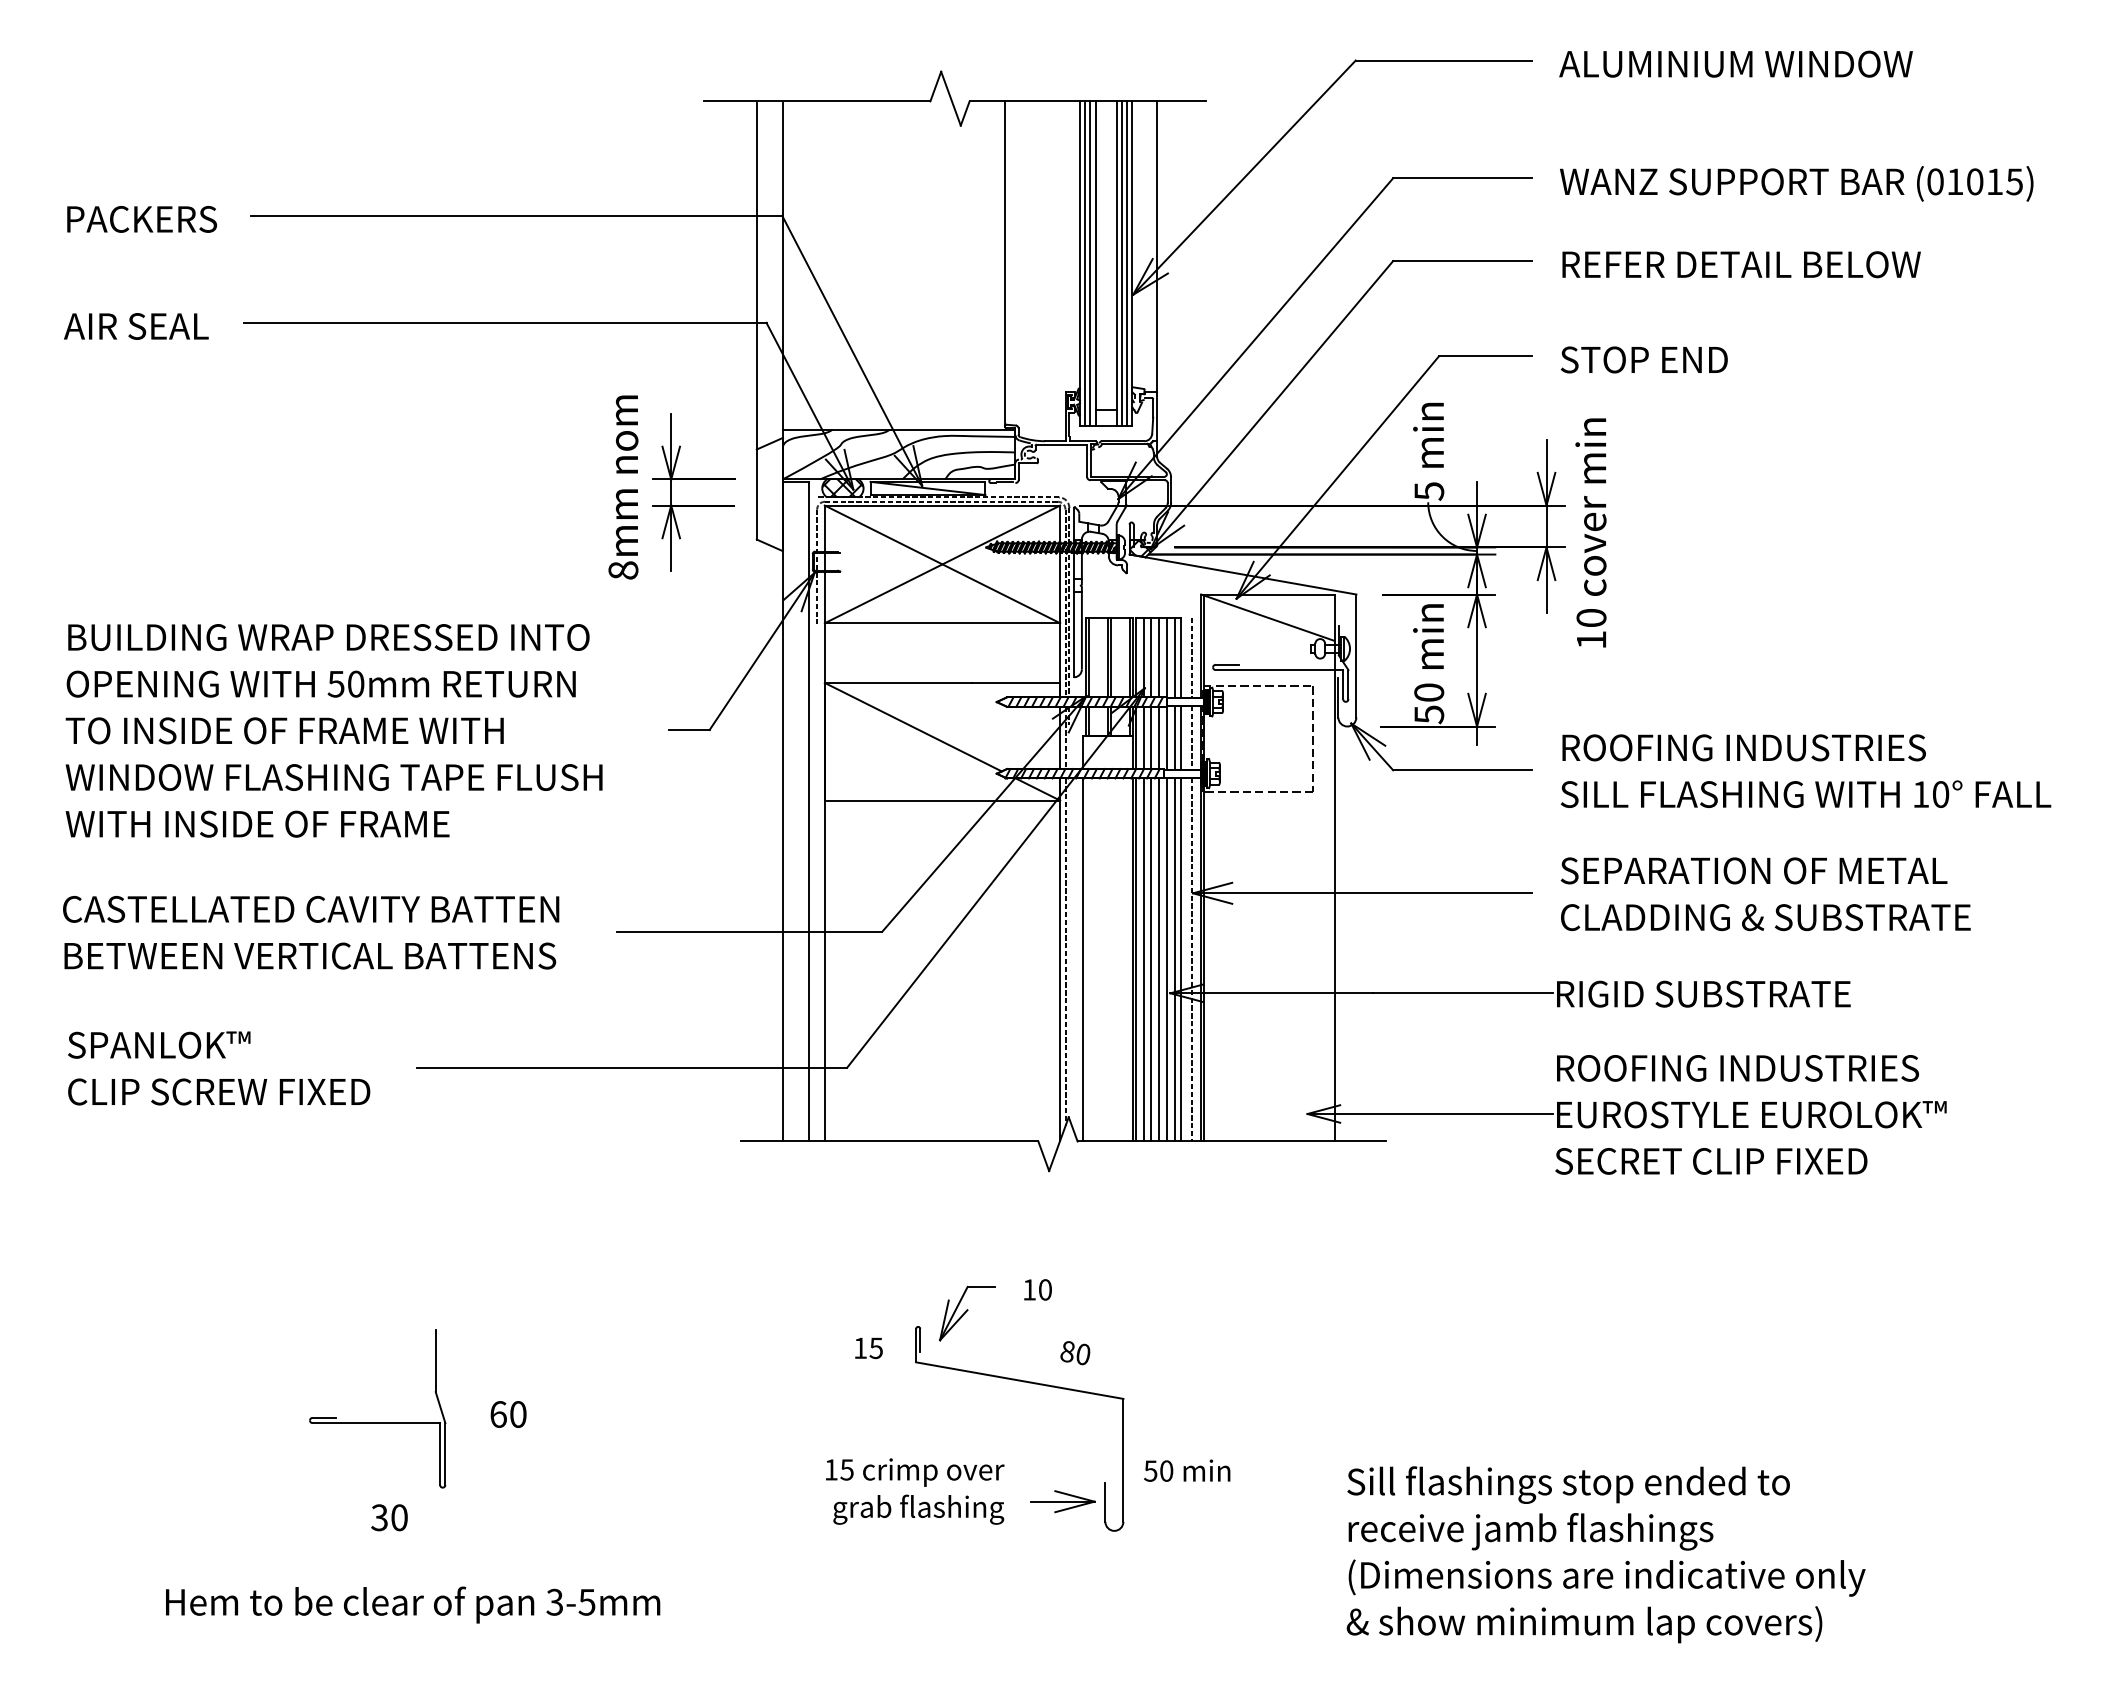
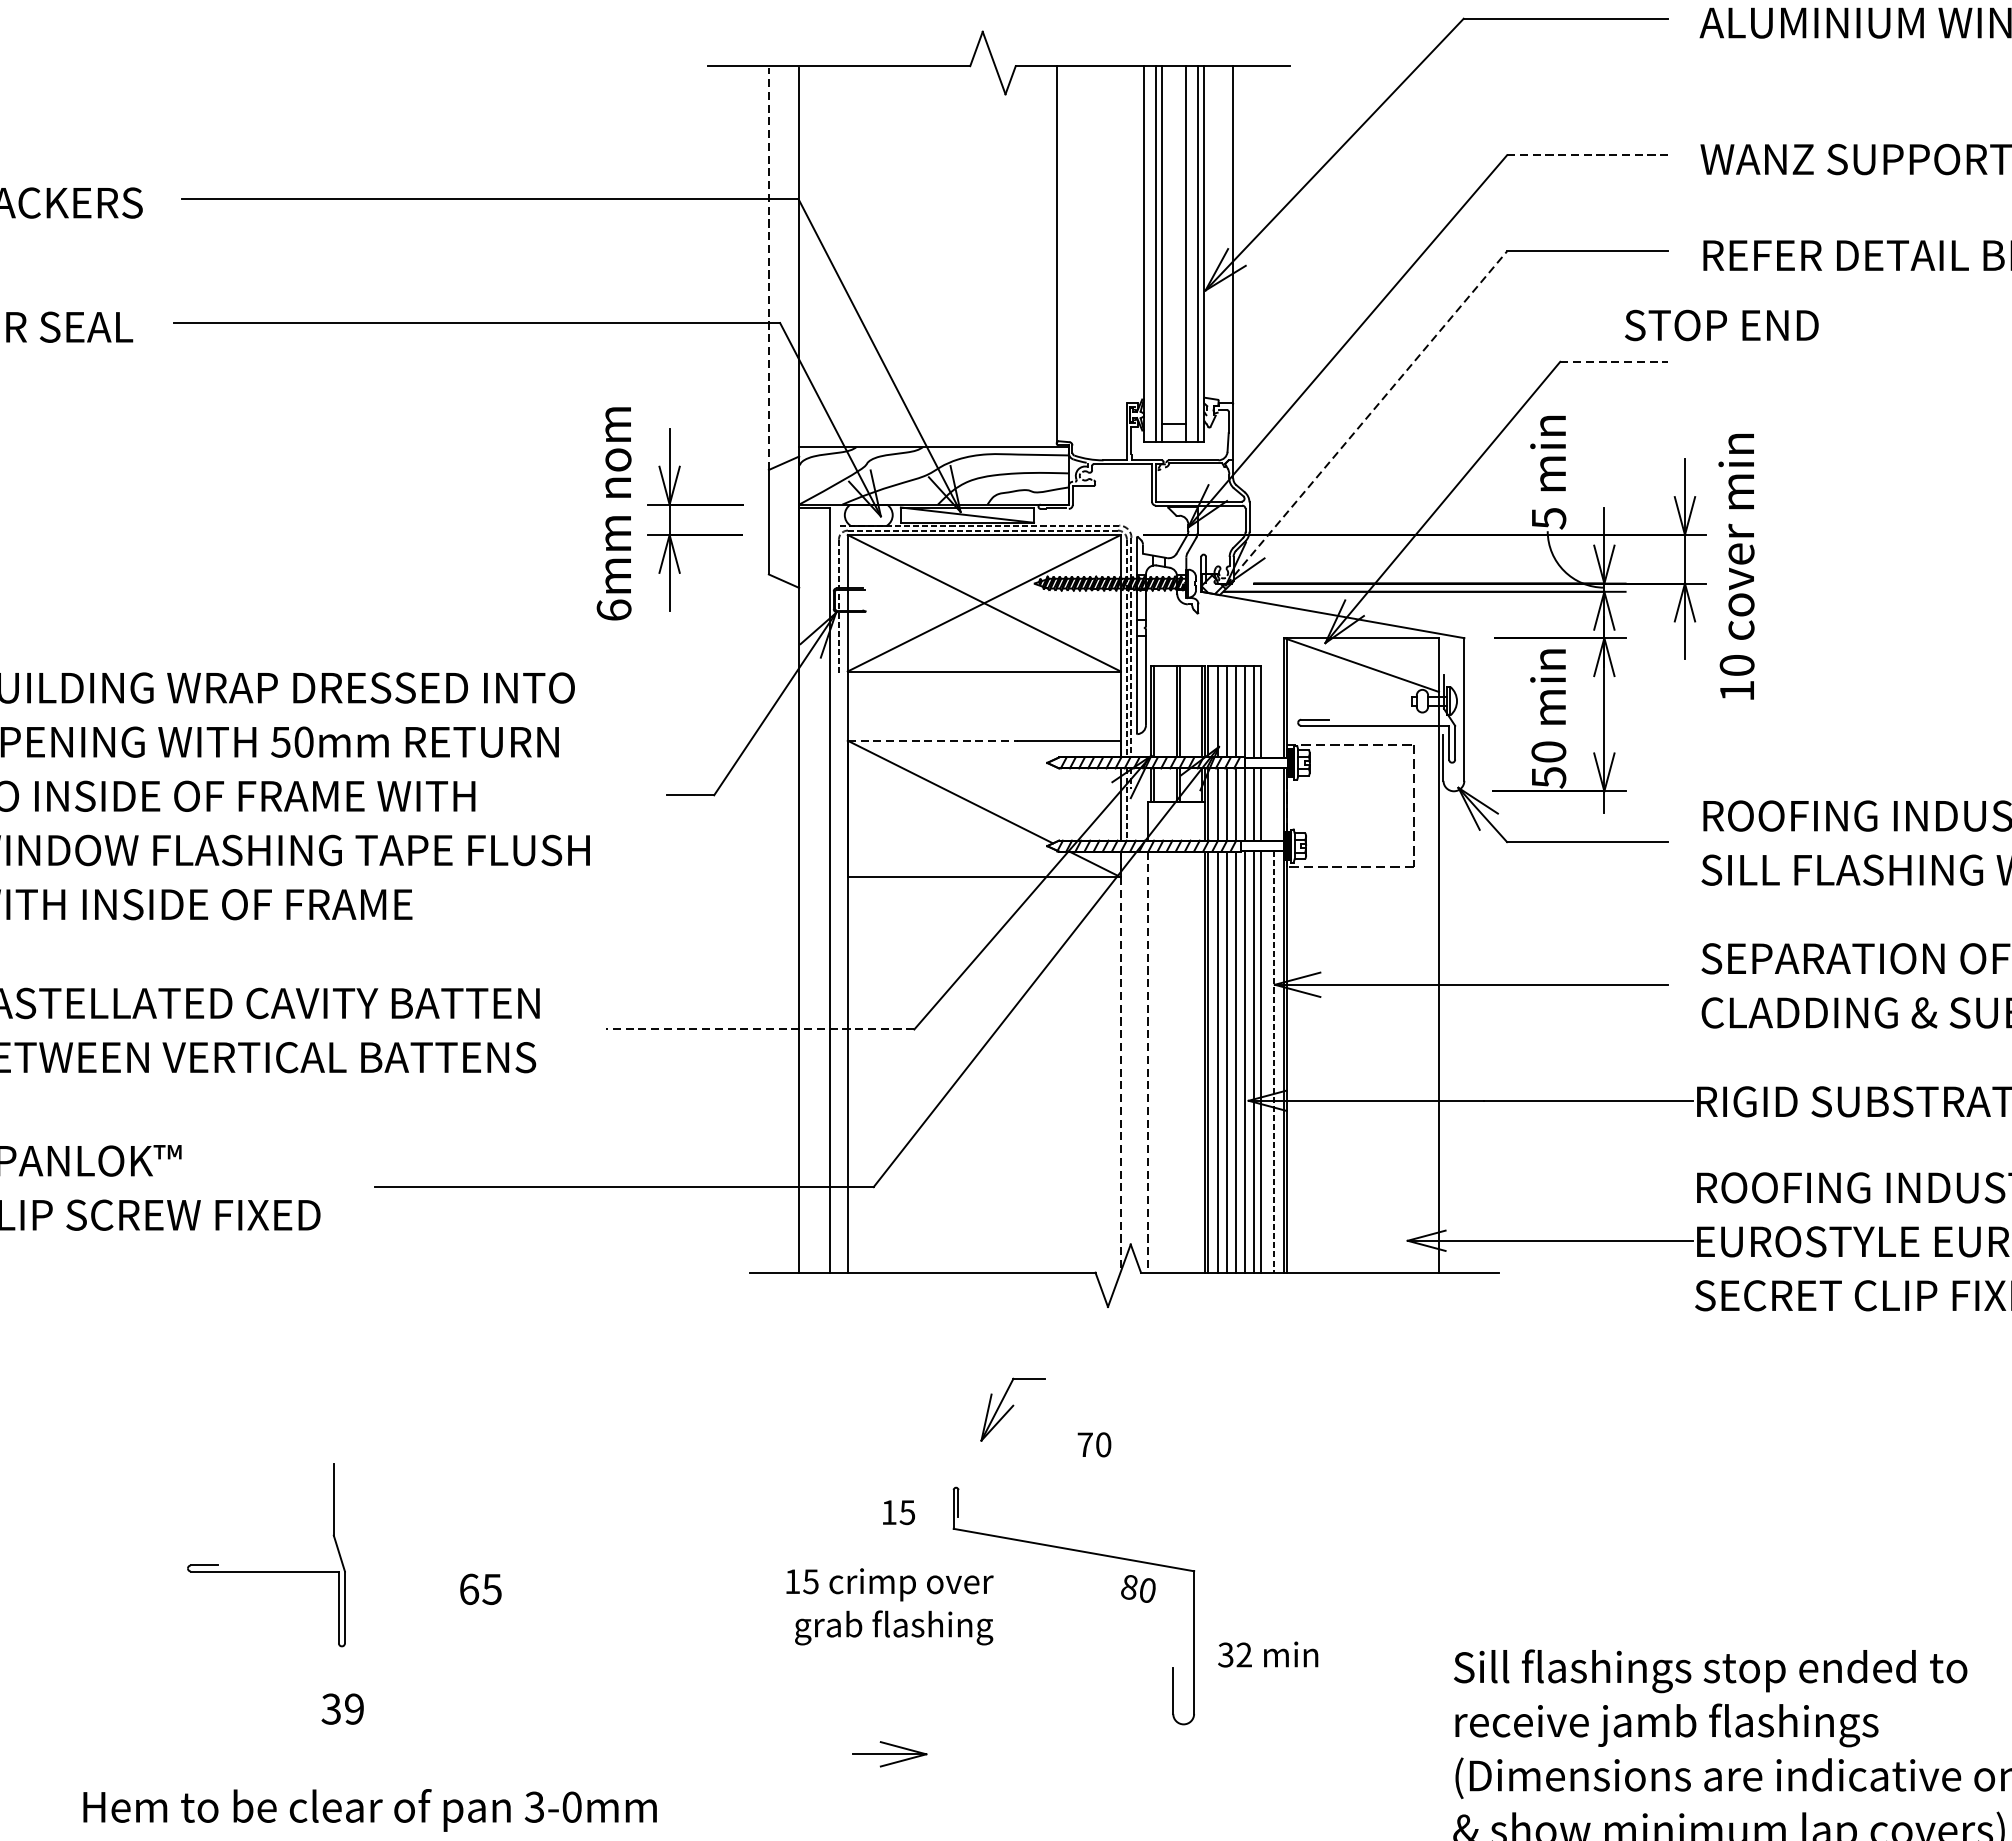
line: (1462, 178) -> (1587, 155), solid -> dashed
line: (1085, 263) -> (1150, 254), removed
line: (1121, 263) -> (1191, 254), removed
line: (756, 275) -> (768, 268), solid -> dashed
line: (1485, 356) -> (1614, 362), solid -> dashed
text: (1643, 359) -> (1720, 324), moved
line: (1272, 404) -> (1367, 417), solid -> dashed
hatch: (842, 488) -> (868, 515), removed
text: (623, 570) -> (614, 610), 8mm -> 6mm
line: (1192, 657) -> (1274, 711), removed
line: (898, 682) -> (933, 740), solid -> dashed
line: (1192, 737) -> (1274, 804), removed
line: (749, 931) -> (760, 1029), solid -> dashed
line: (1065, 952) -> (1126, 1053), removed
line: (1060, 960) -> (1121, 1062), solid -> dashed
line: (1083, 960) -> (1147, 1062), solid -> dashed
text: (1029, 1289) -> (1085, 1444), 10 -> 70
part: (967, 1313) -> (1013, 1409), moved
text: (1075, 1353) -> (1138, 1589), moved
text: (517, 1414) -> (491, 1589), 60 -> 65
part: (377, 1422) -> (266, 1570), moved
text: (1158, 1470) -> (1234, 1654), 50 -> 32
text: (915, 1491) -> (890, 1606), moved
part: (1062, 1501) -> (889, 1754), moved
text: (399, 1517) -> (354, 1708), 30 -> 39
text: (586, 1601) -> (571, 1806), 3-5mm -> 3-0mm

